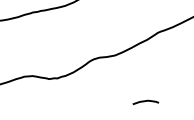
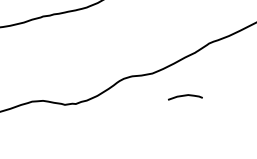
curve: (145, 101) -> (184, 96), moved

